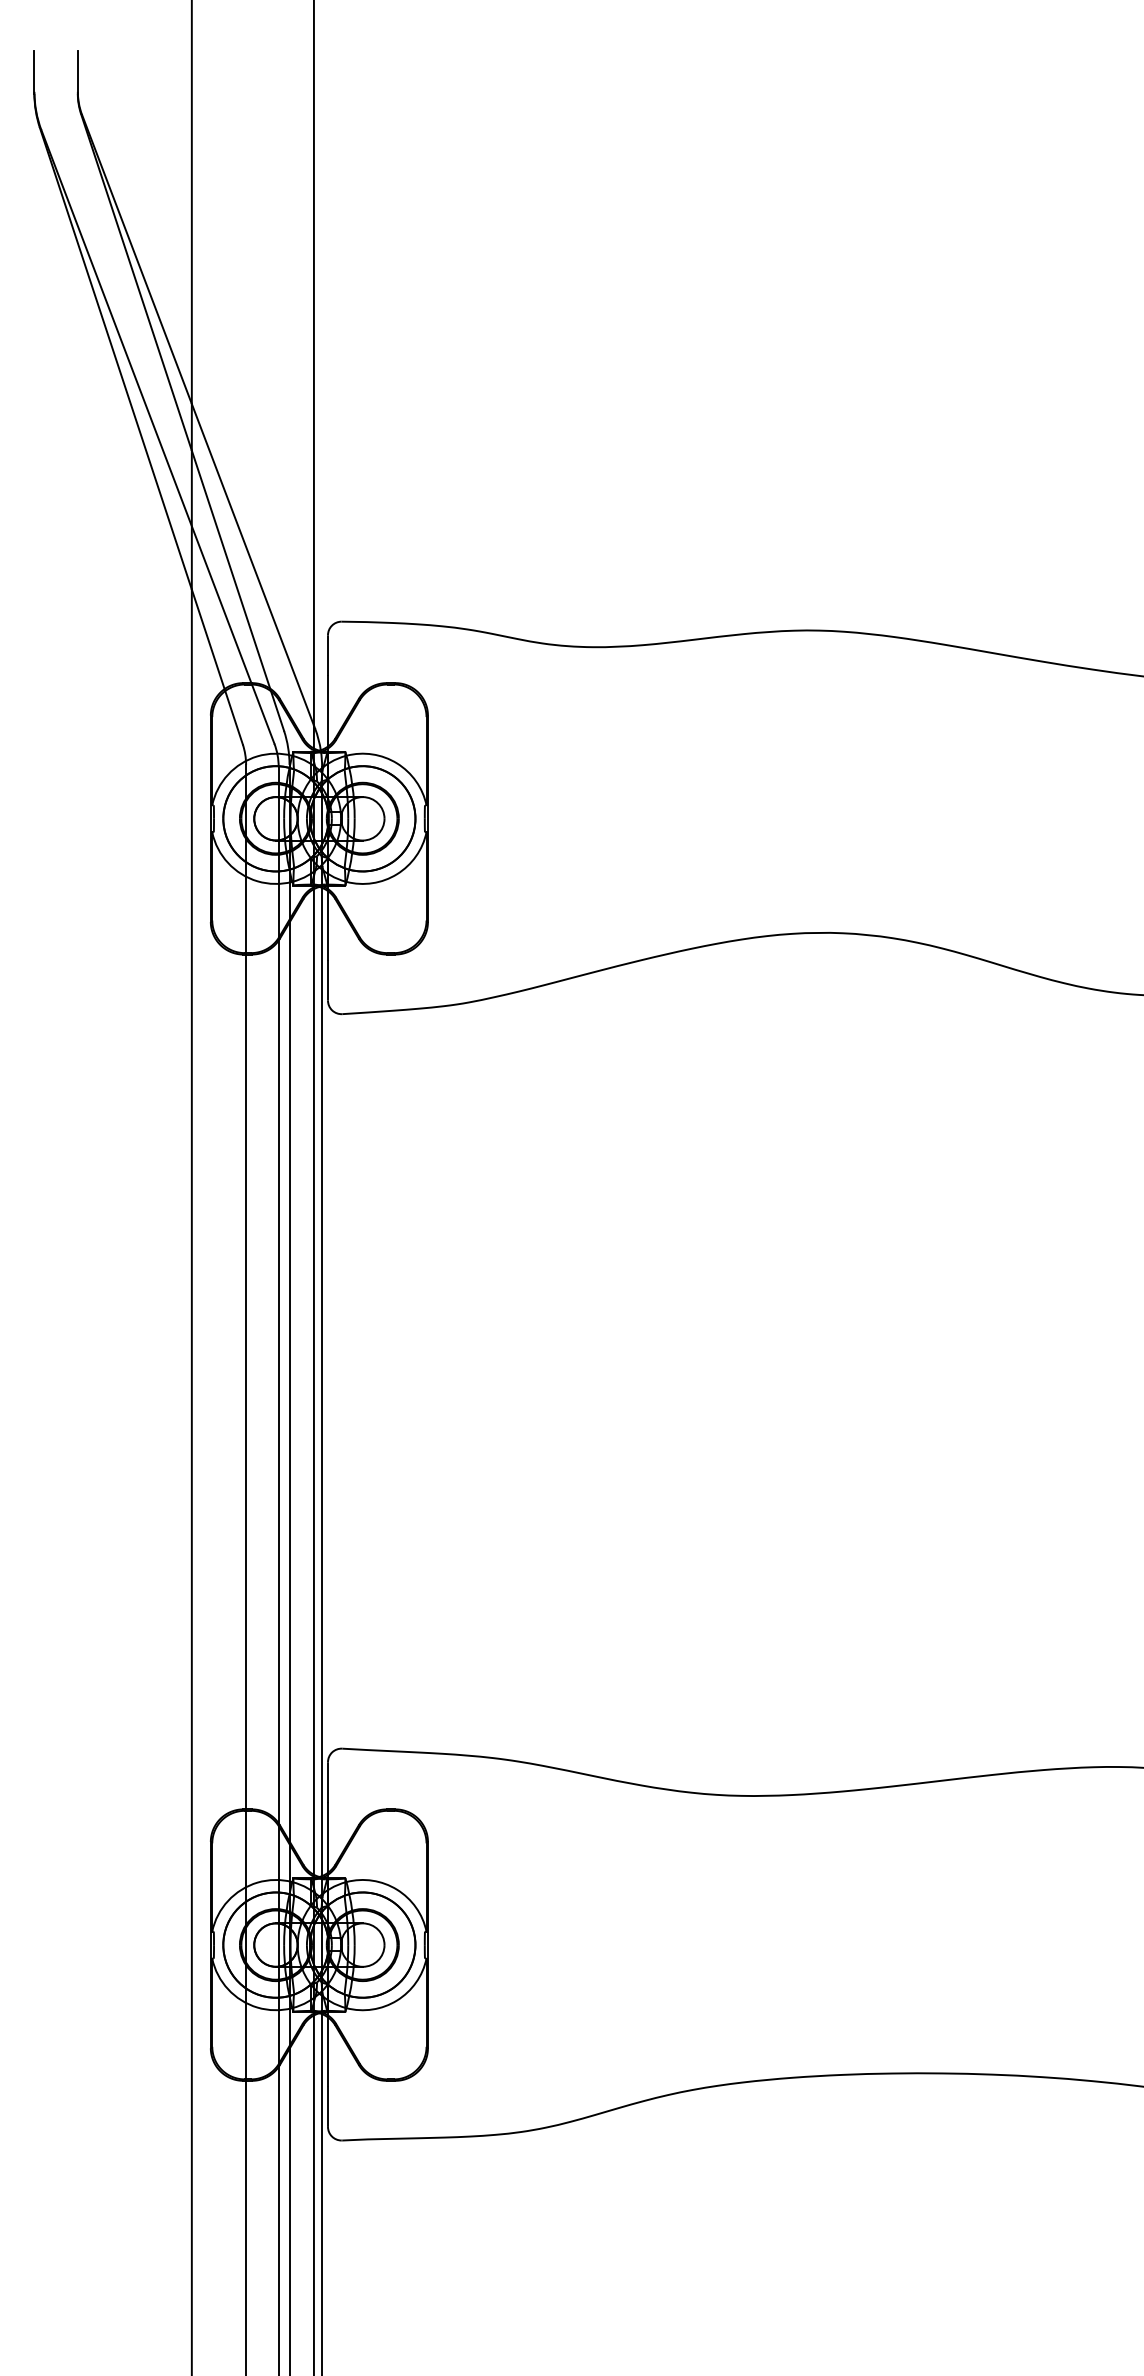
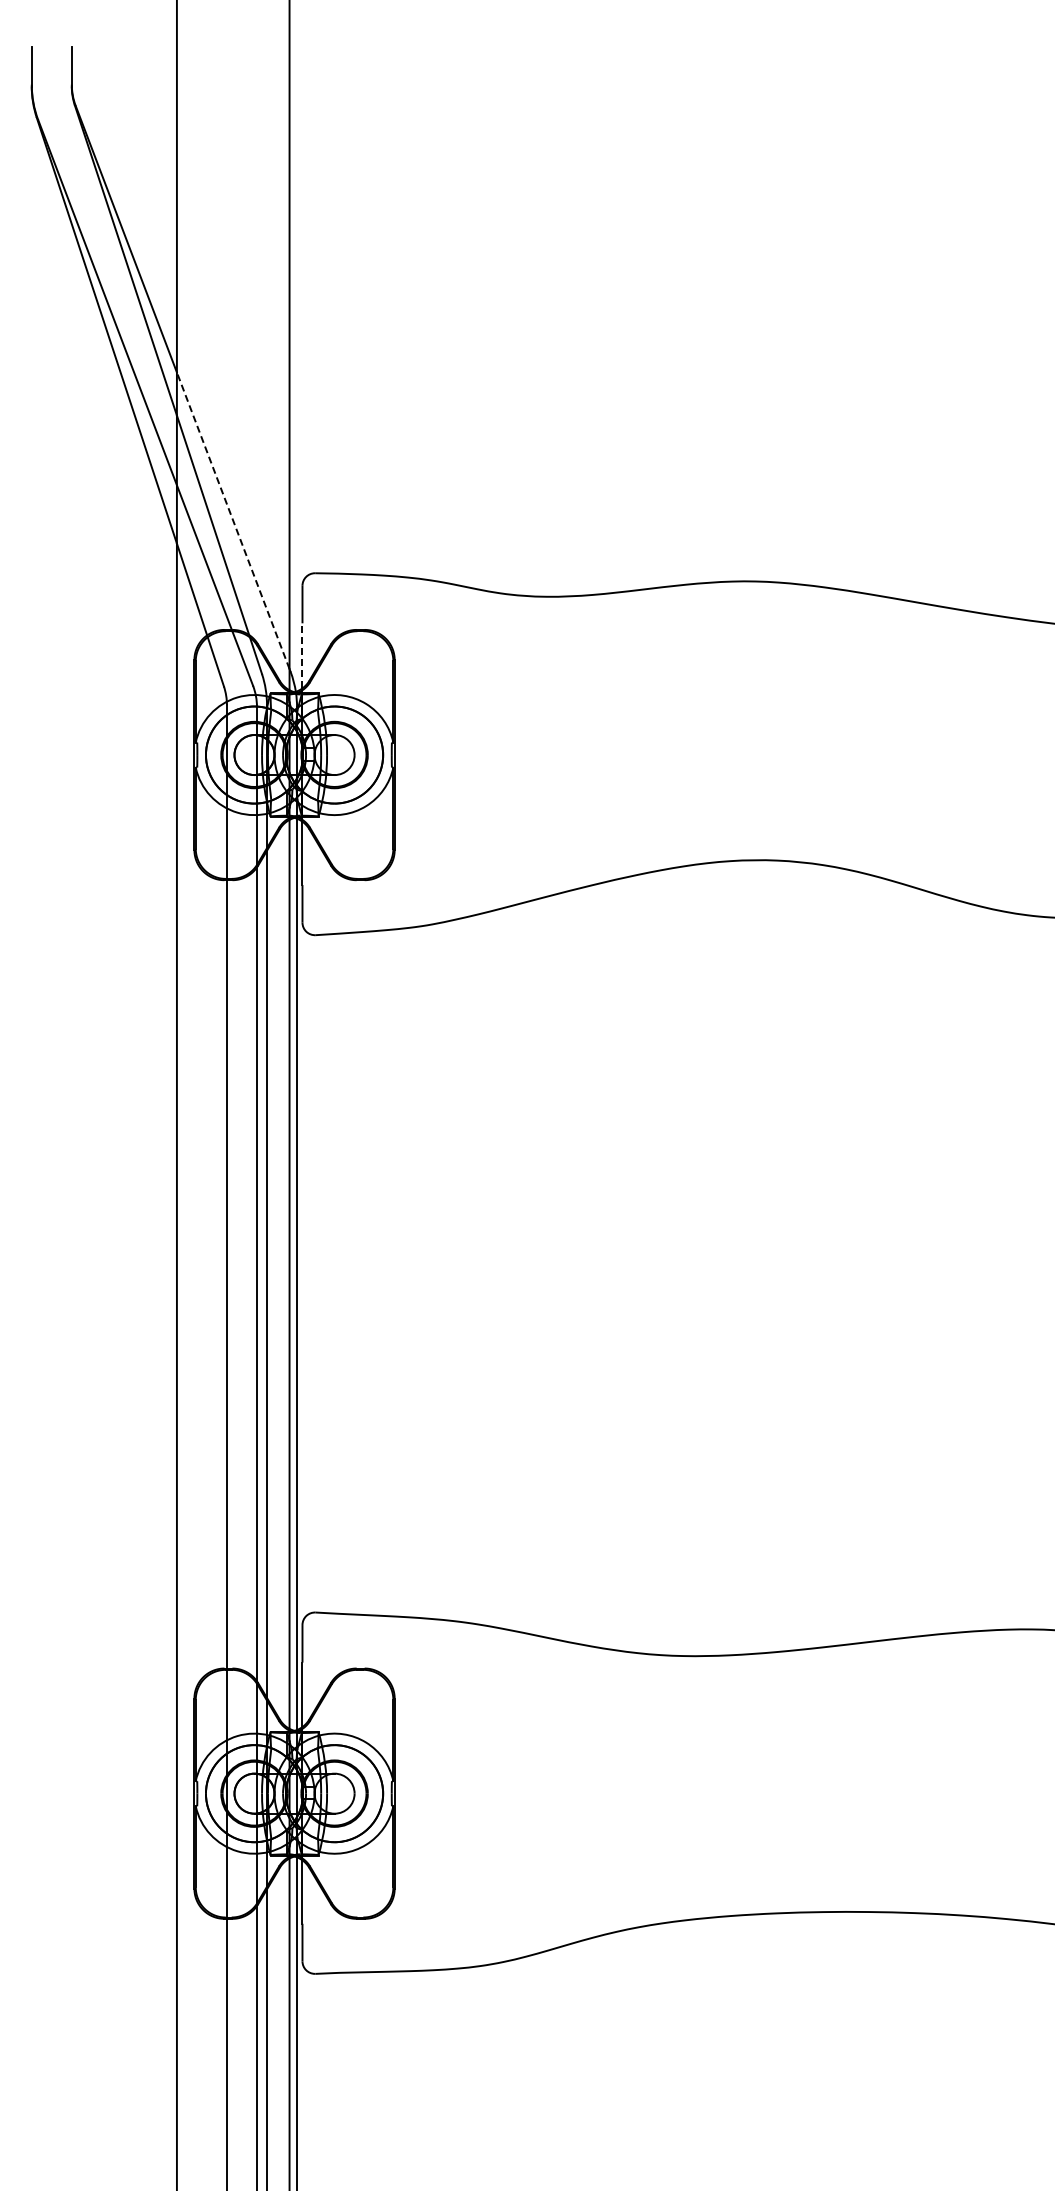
line: (253, 564) -> (233, 520), solid -> dashed
line: (328, 710) -> (302, 655), solid -> dashed

